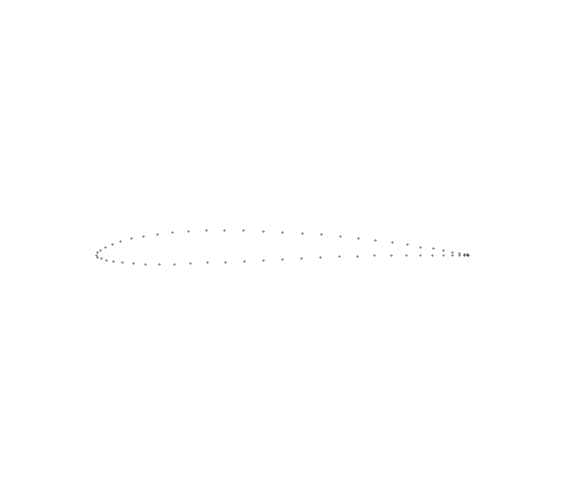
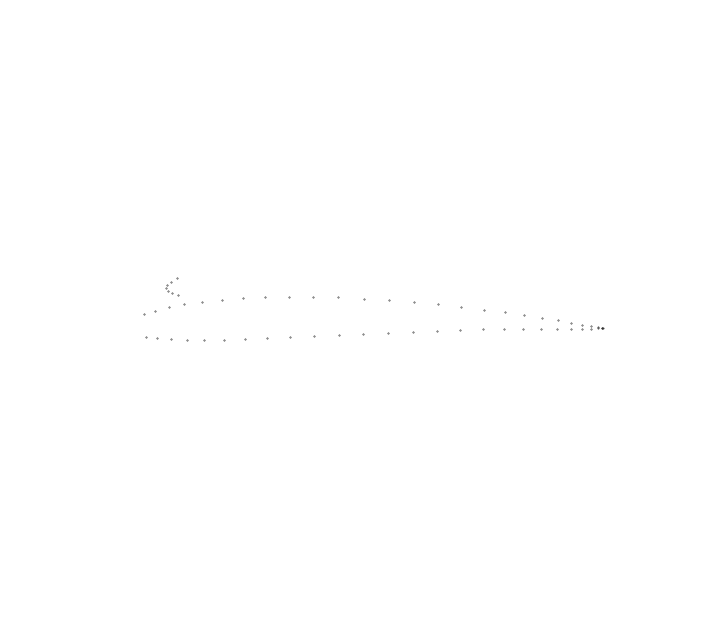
part: (101, 253) -> (172, 286), moved

